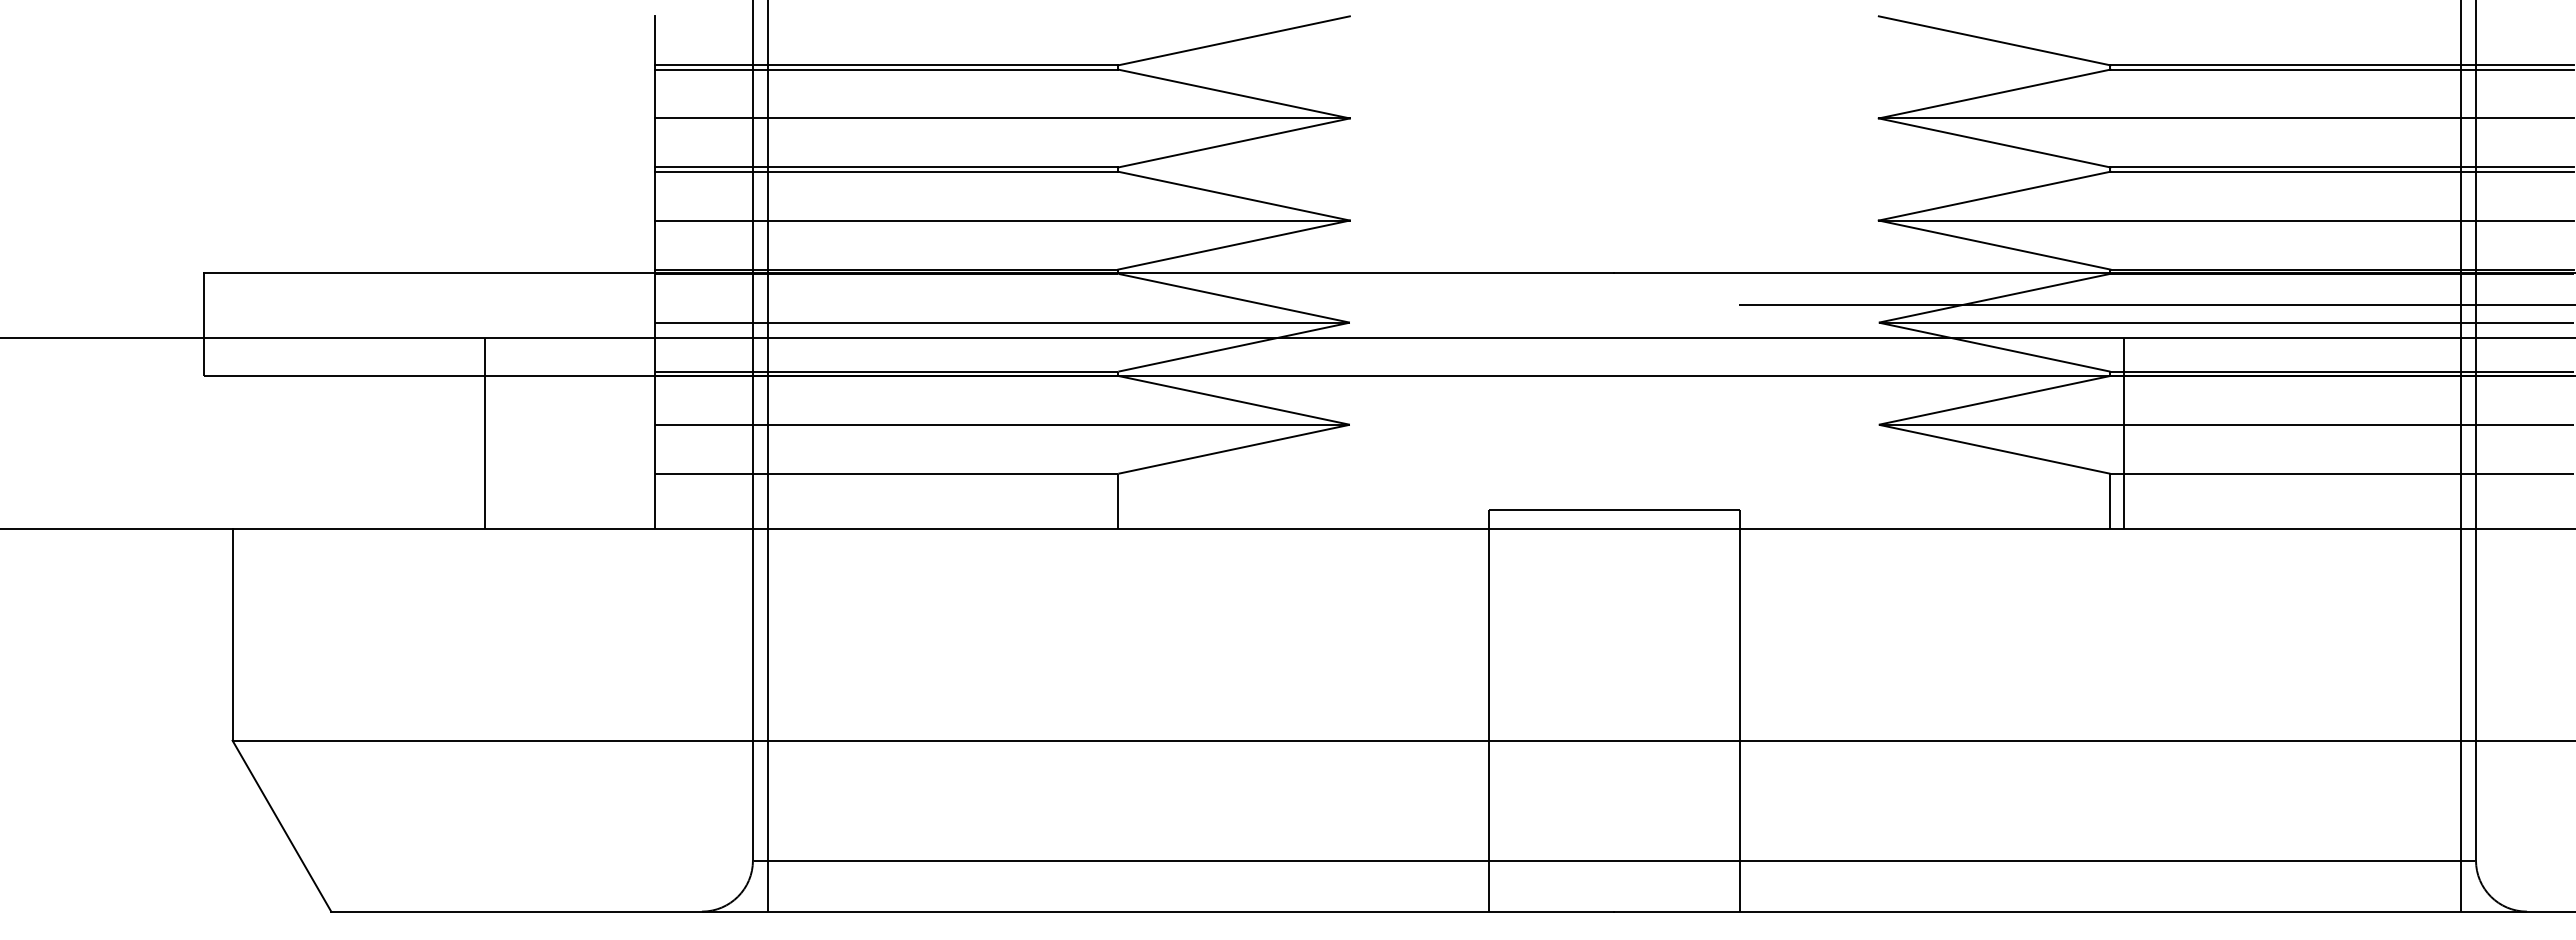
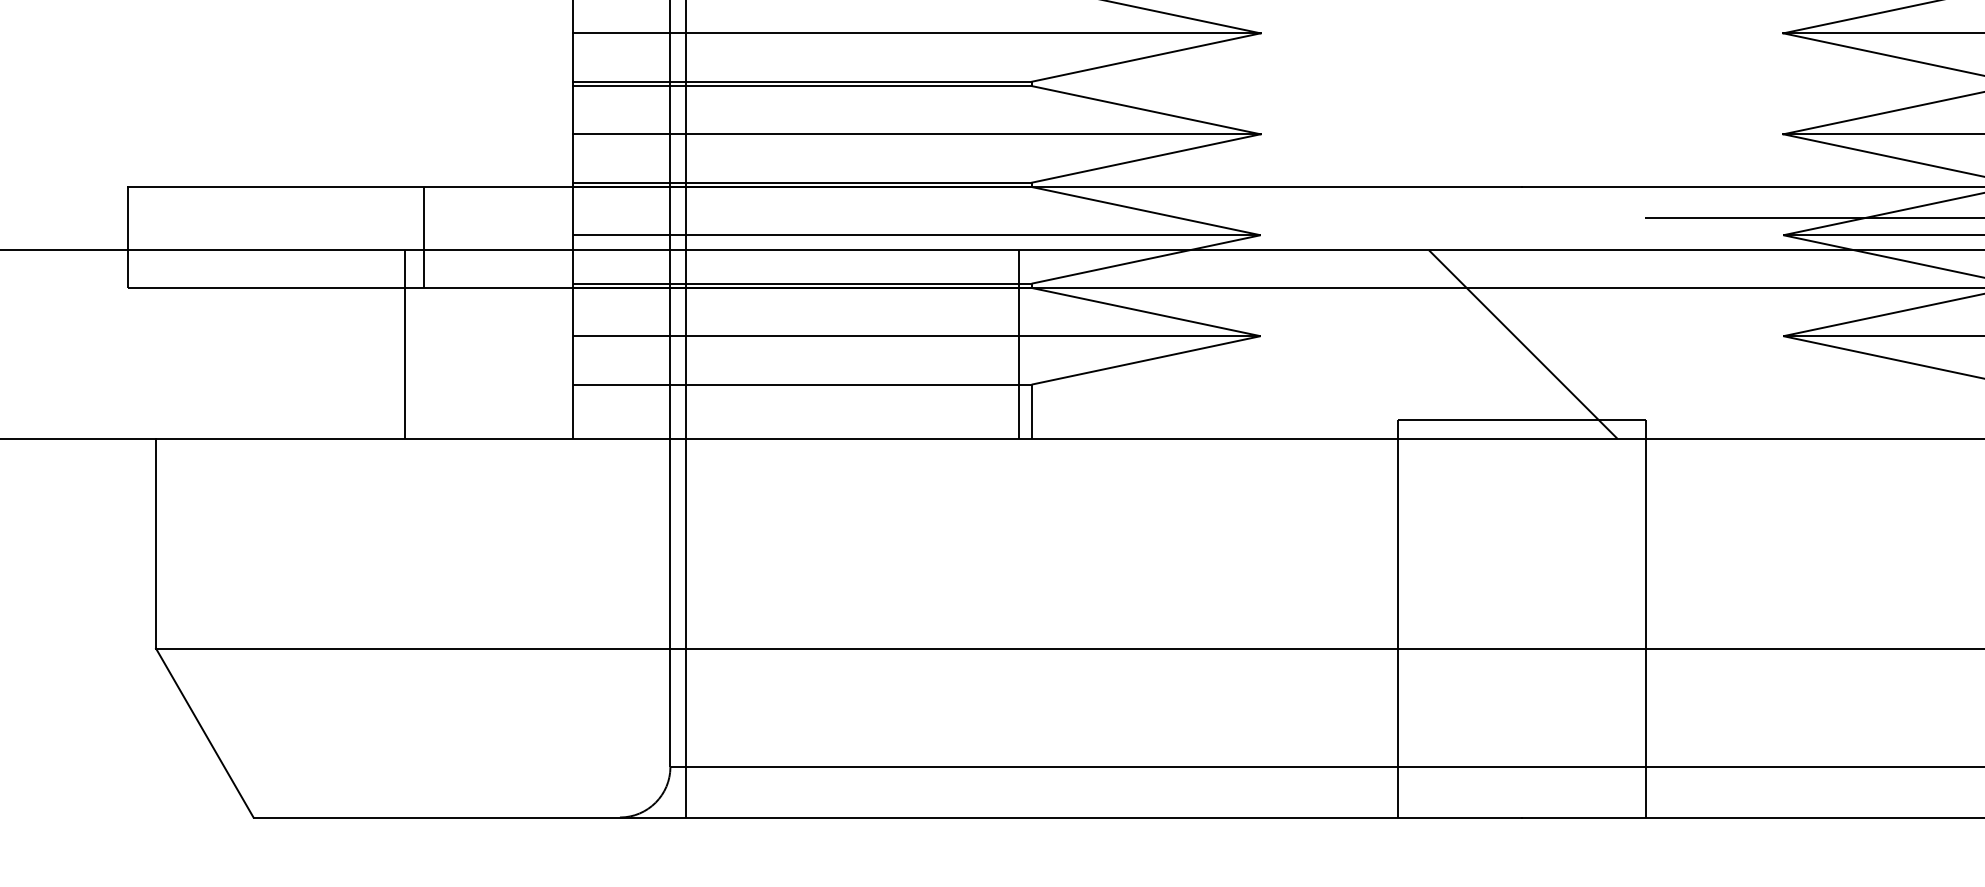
line: (504, 324) -> (424, 237), added
line: (1105, 432) -> (1018, 343), added
hatch: (1615, 432) -> (1523, 343), added

